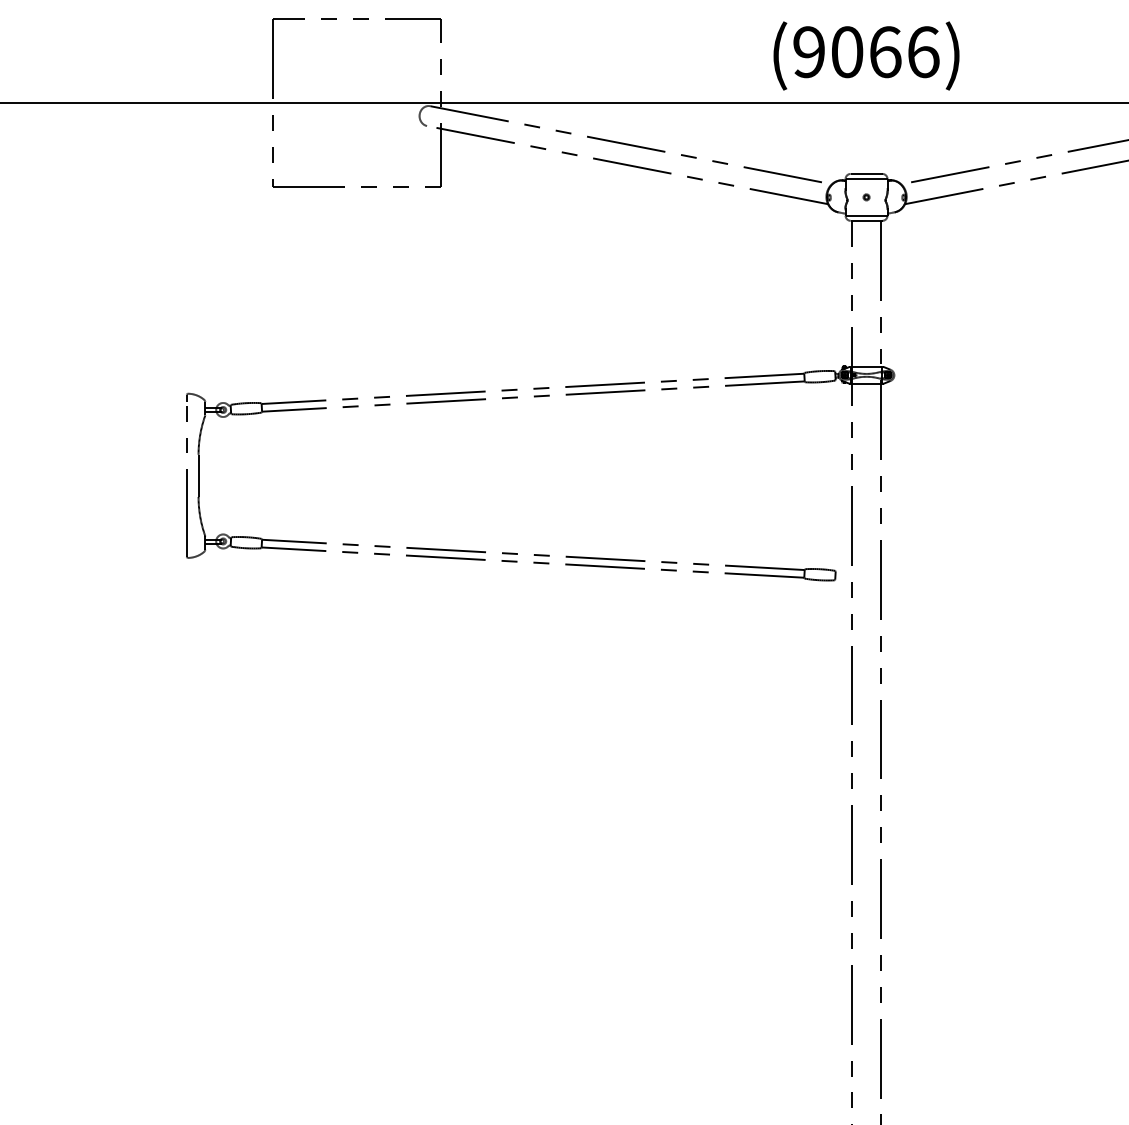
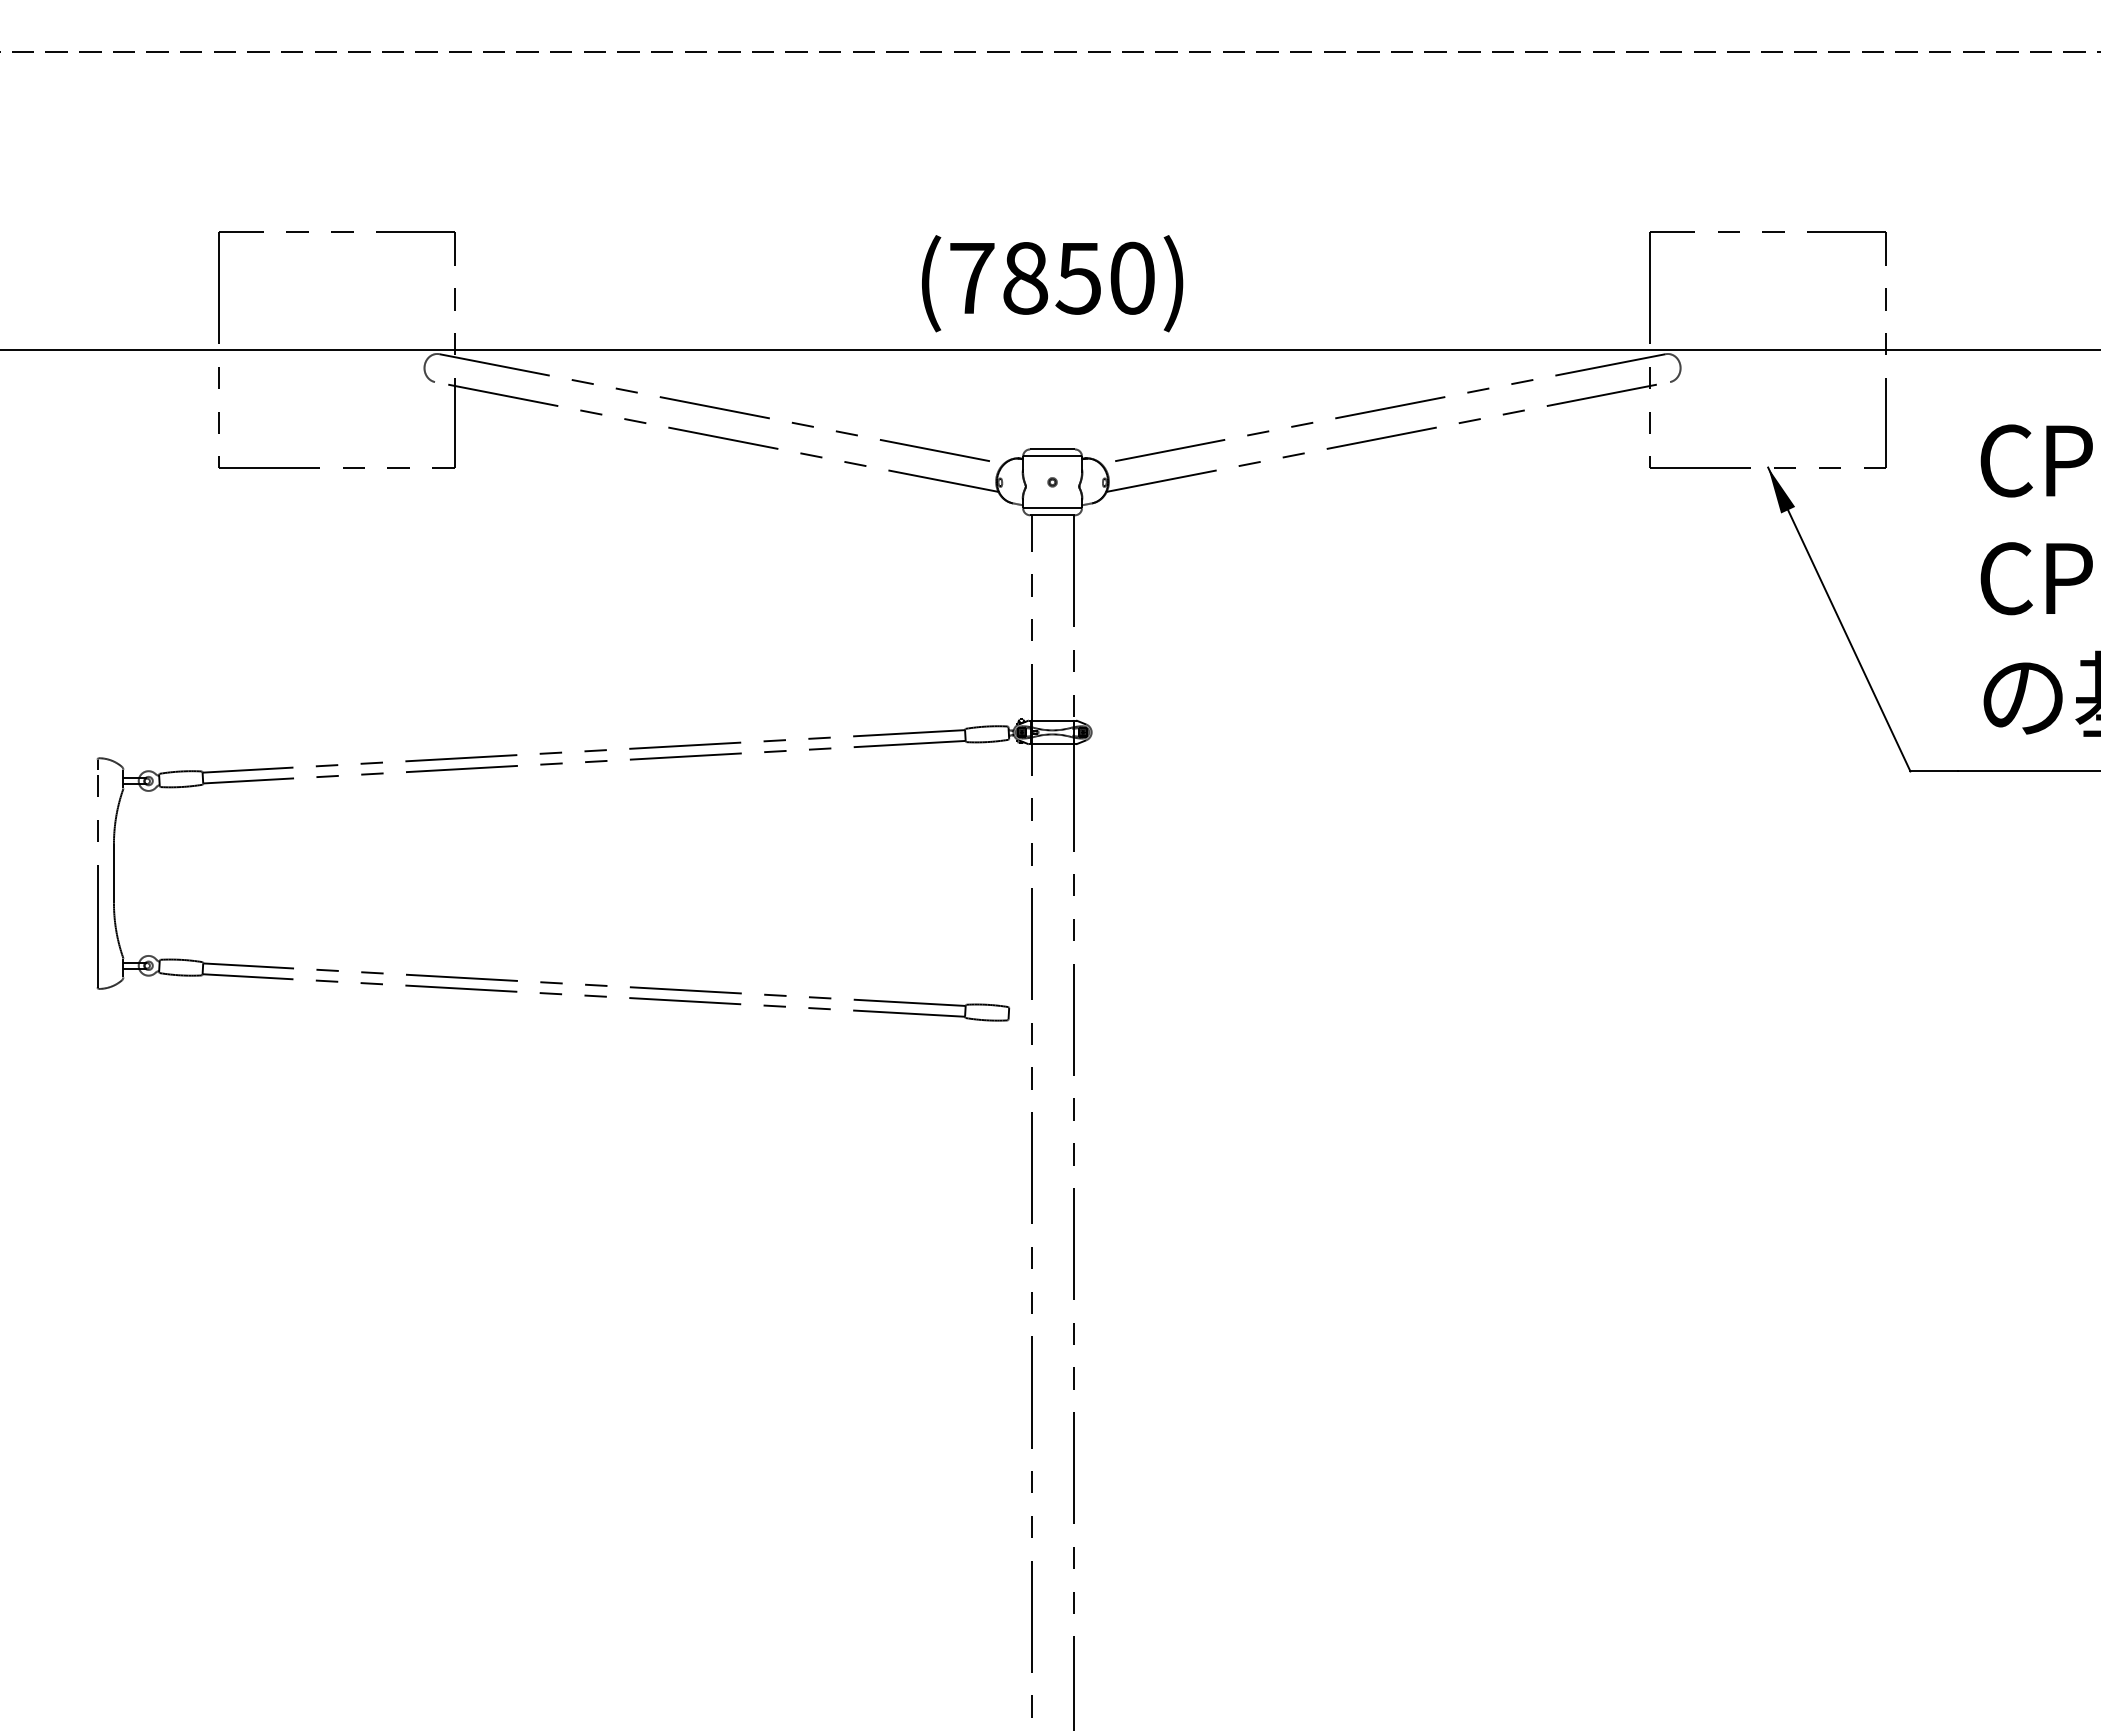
text: (866, 51) -> (1052, 277), (9066) -> (7850)

